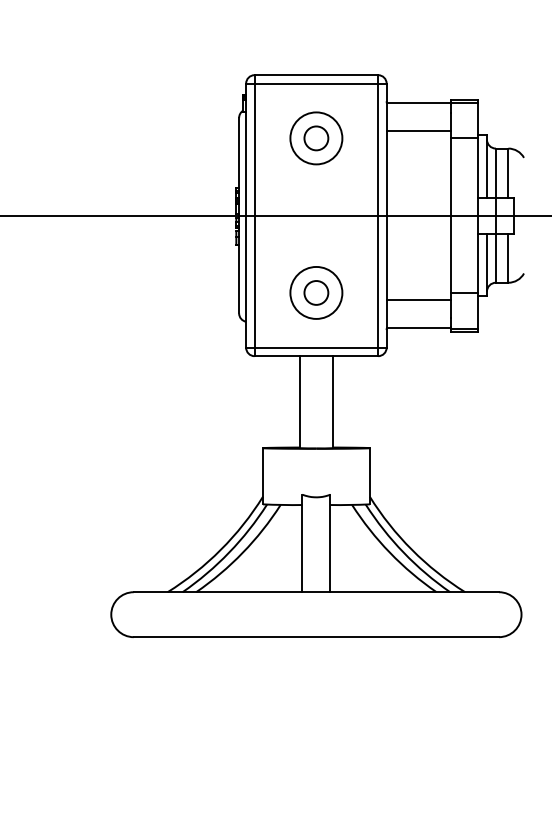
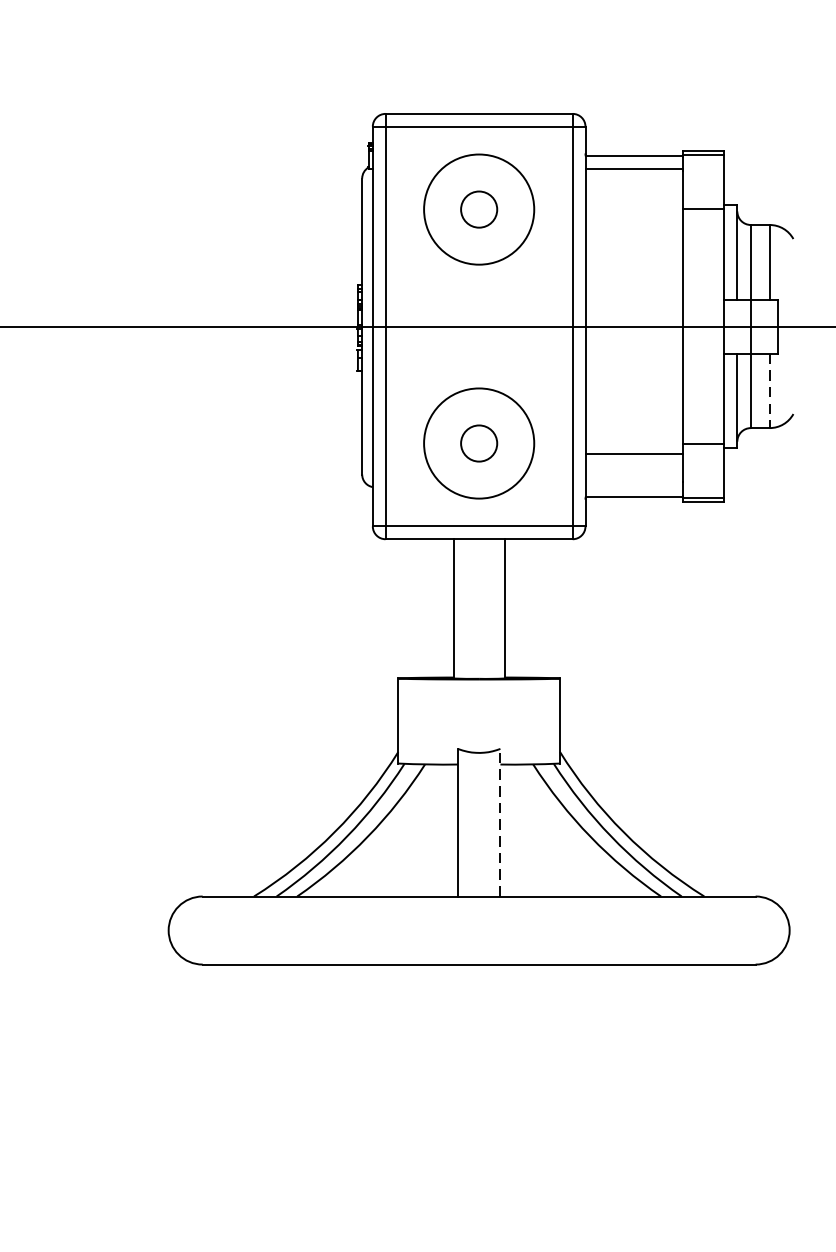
line: (418, 131) -> (633, 168), moved
circle: (316, 138) -> (479, 209), size x1.4
line: (508, 258) -> (769, 391), solid -> dashed
circle: (316, 292) -> (479, 442), size x1.4
line: (330, 543) -> (500, 822), solid -> dashed

